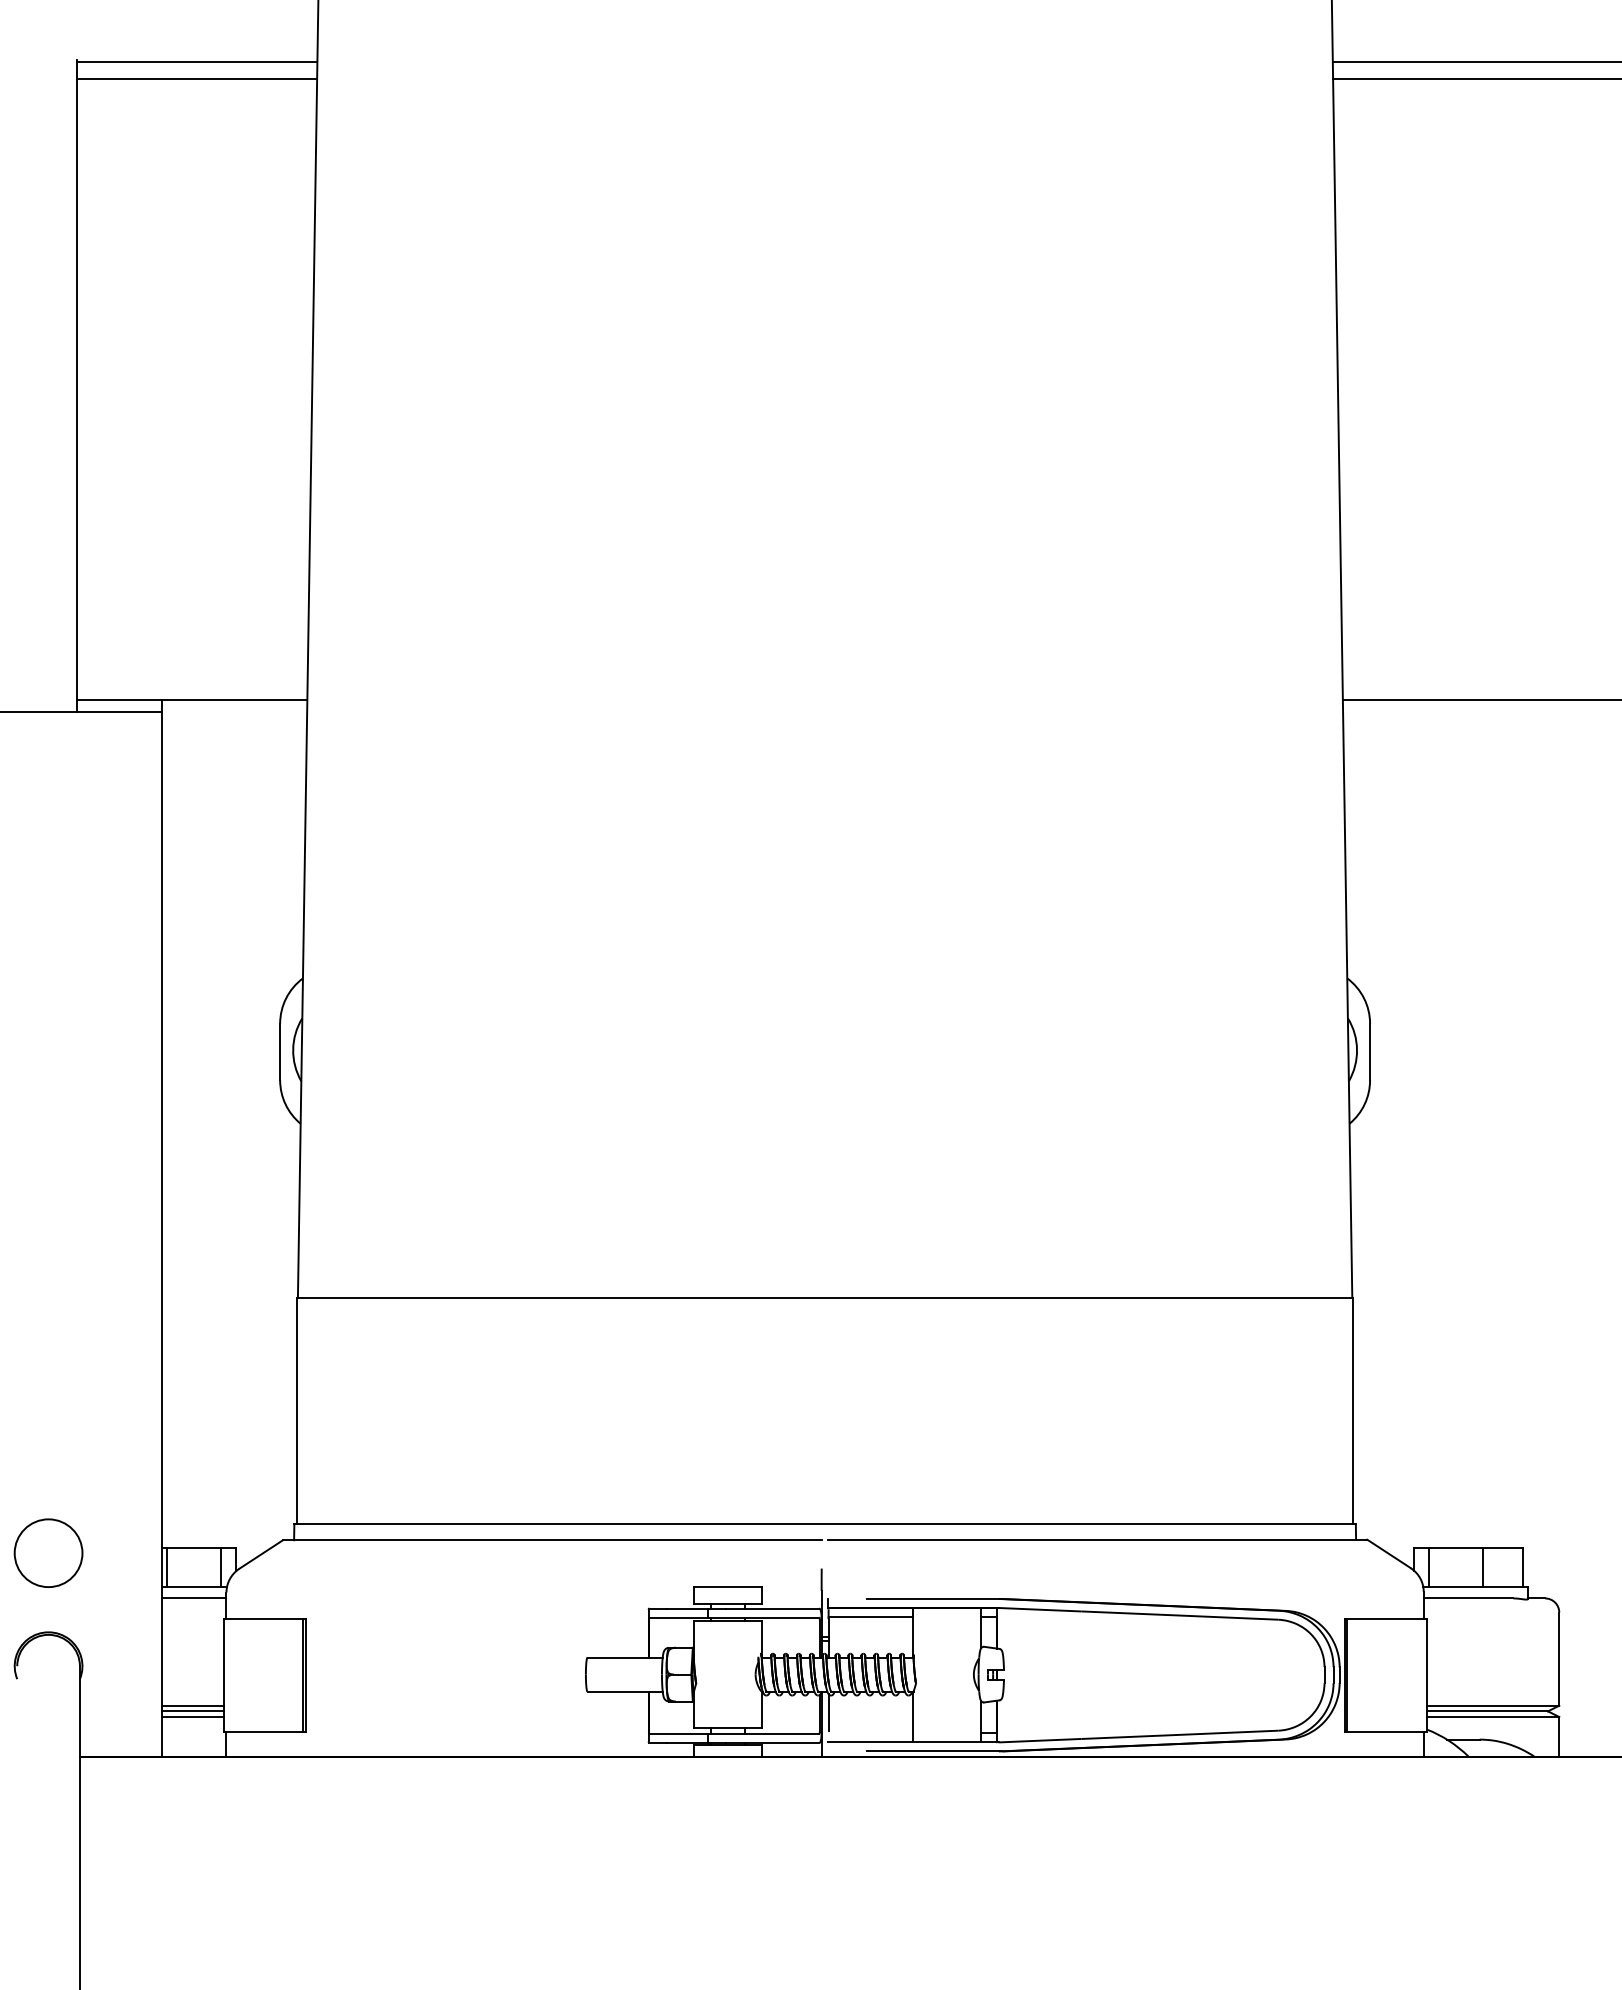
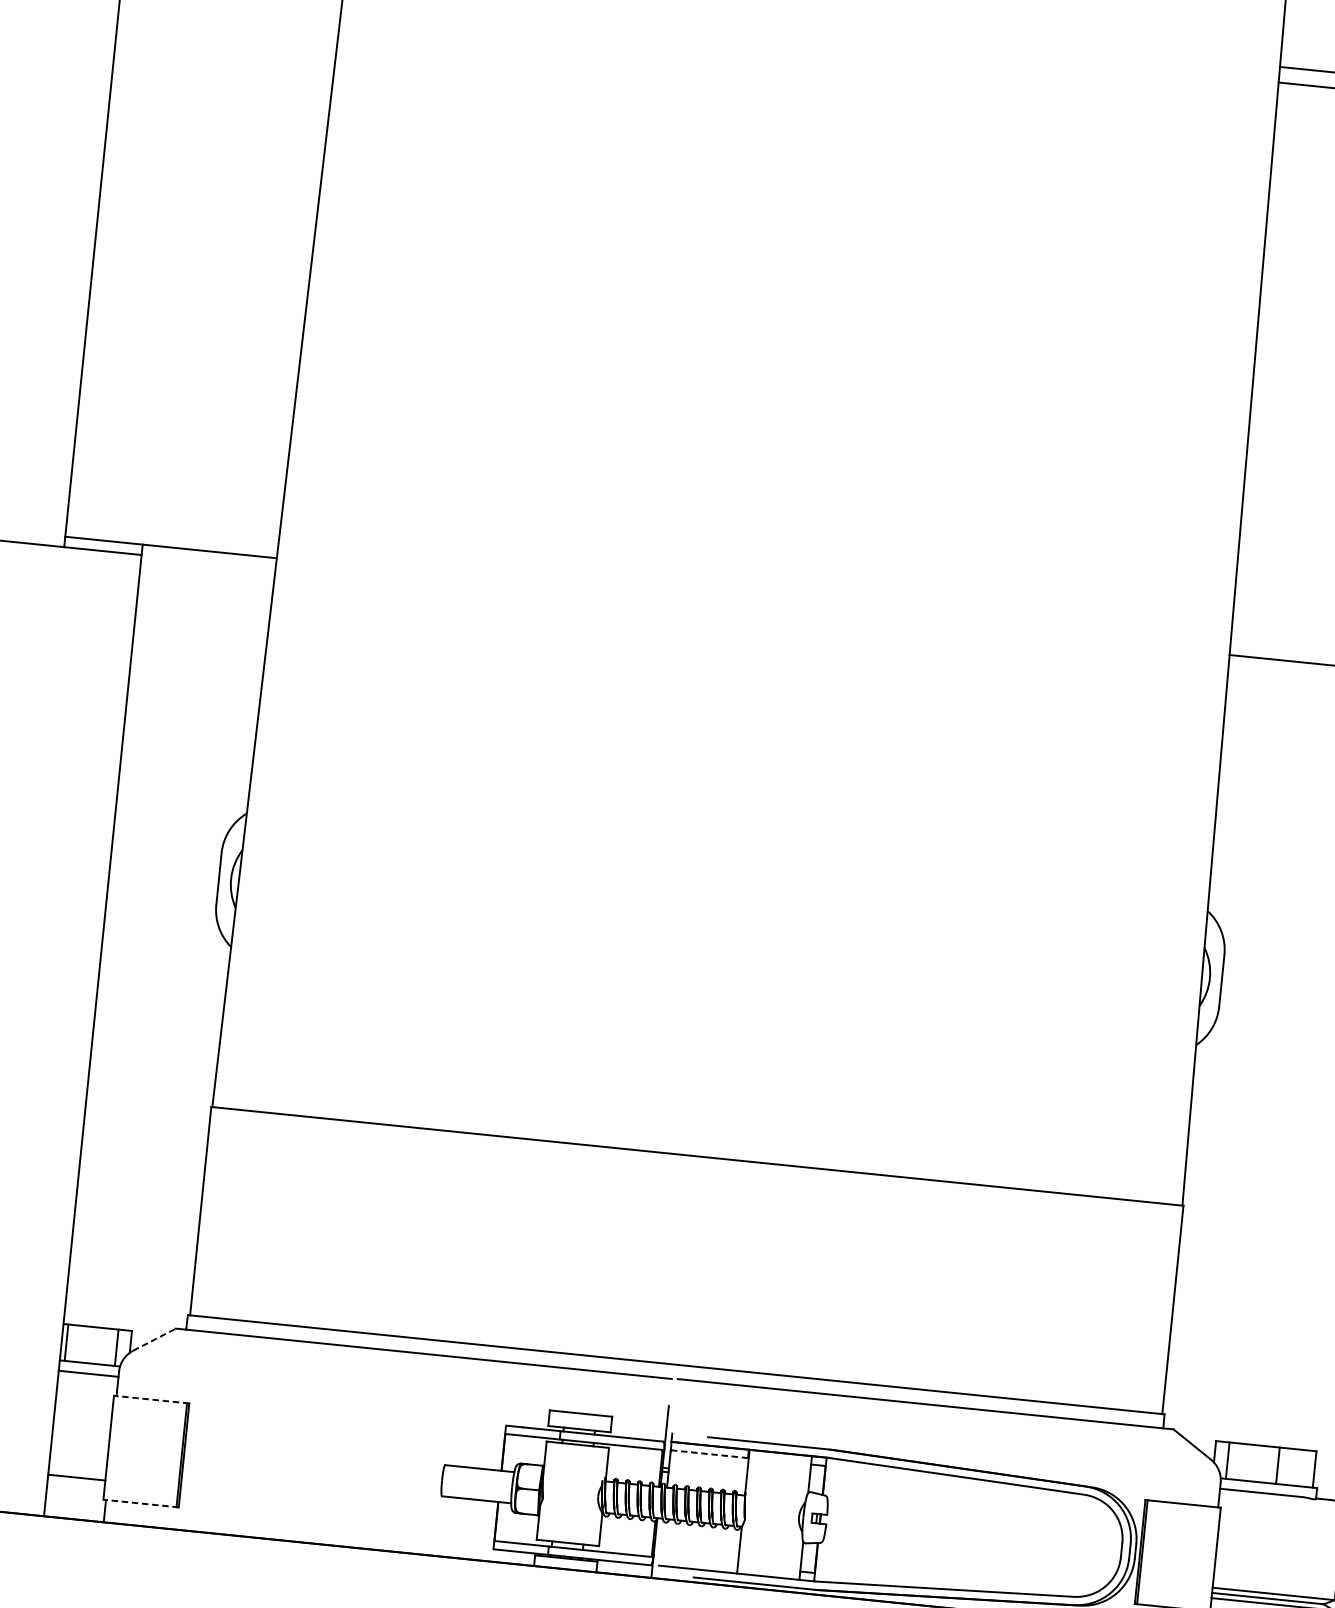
line: (261, 1554) -> (154, 1339), solid -> dashed
line: (871, 1617) -> (710, 1454), solid -> dashed
line: (264, 1619) -> (151, 1399), solid -> dashed
line: (192, 1705) -> (77, 1472), removed
line: (828, 1712) -> (661, 1538), removed
line: (192, 1717) -> (76, 1483), removed
line: (264, 1732) -> (140, 1503), solid -> dashed

